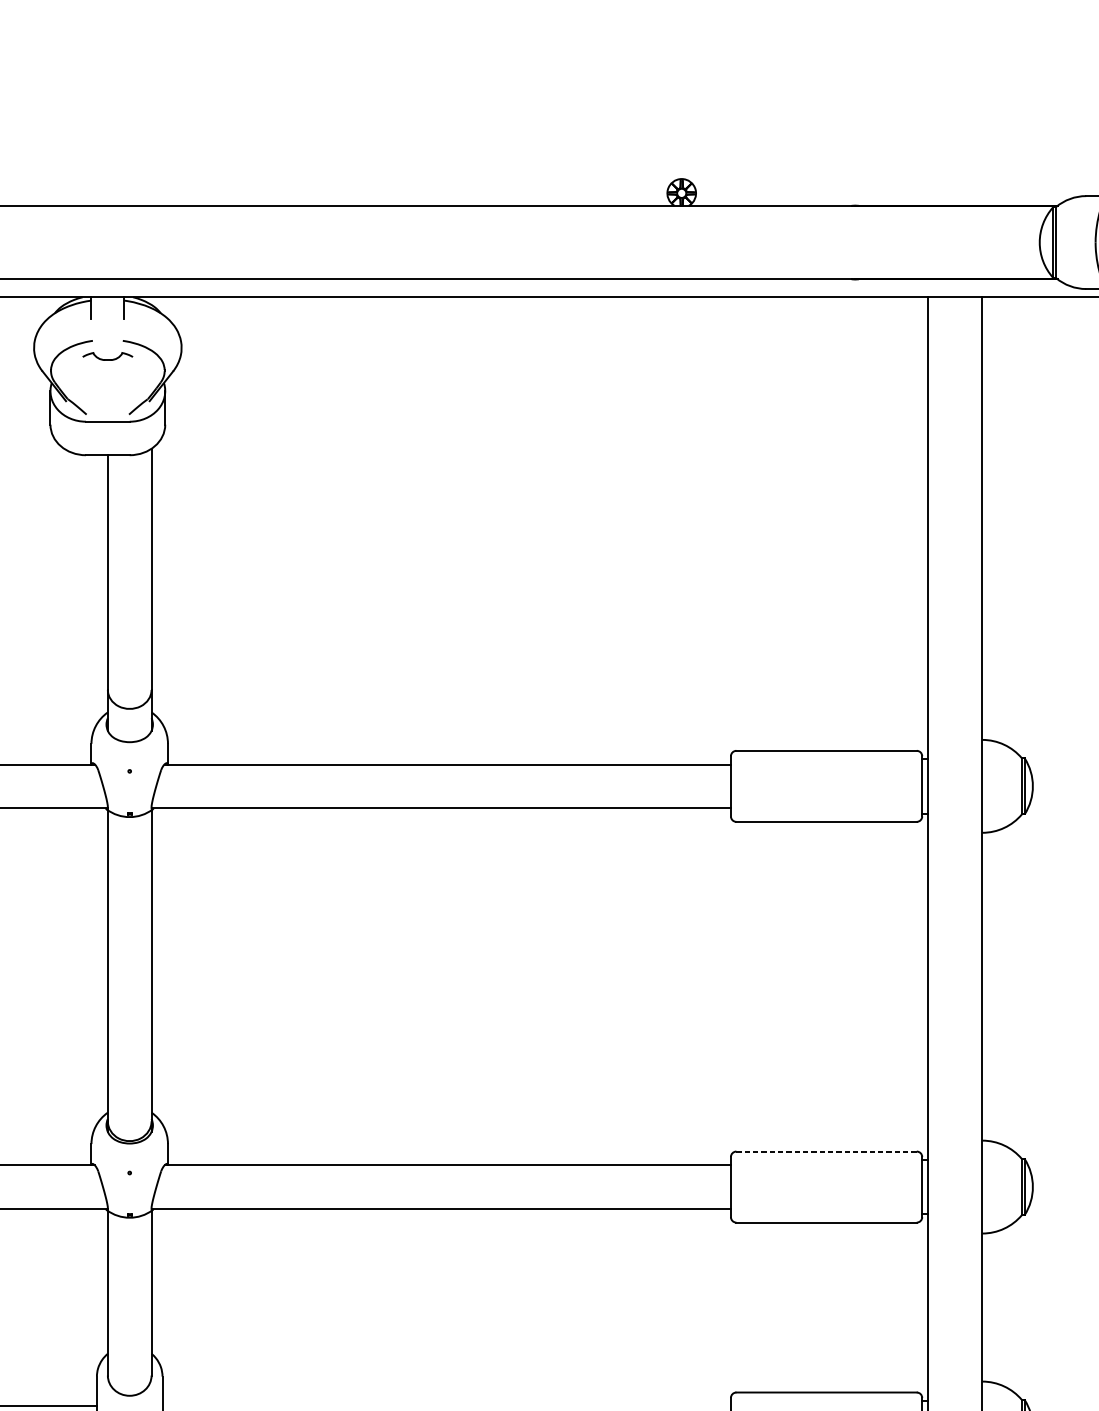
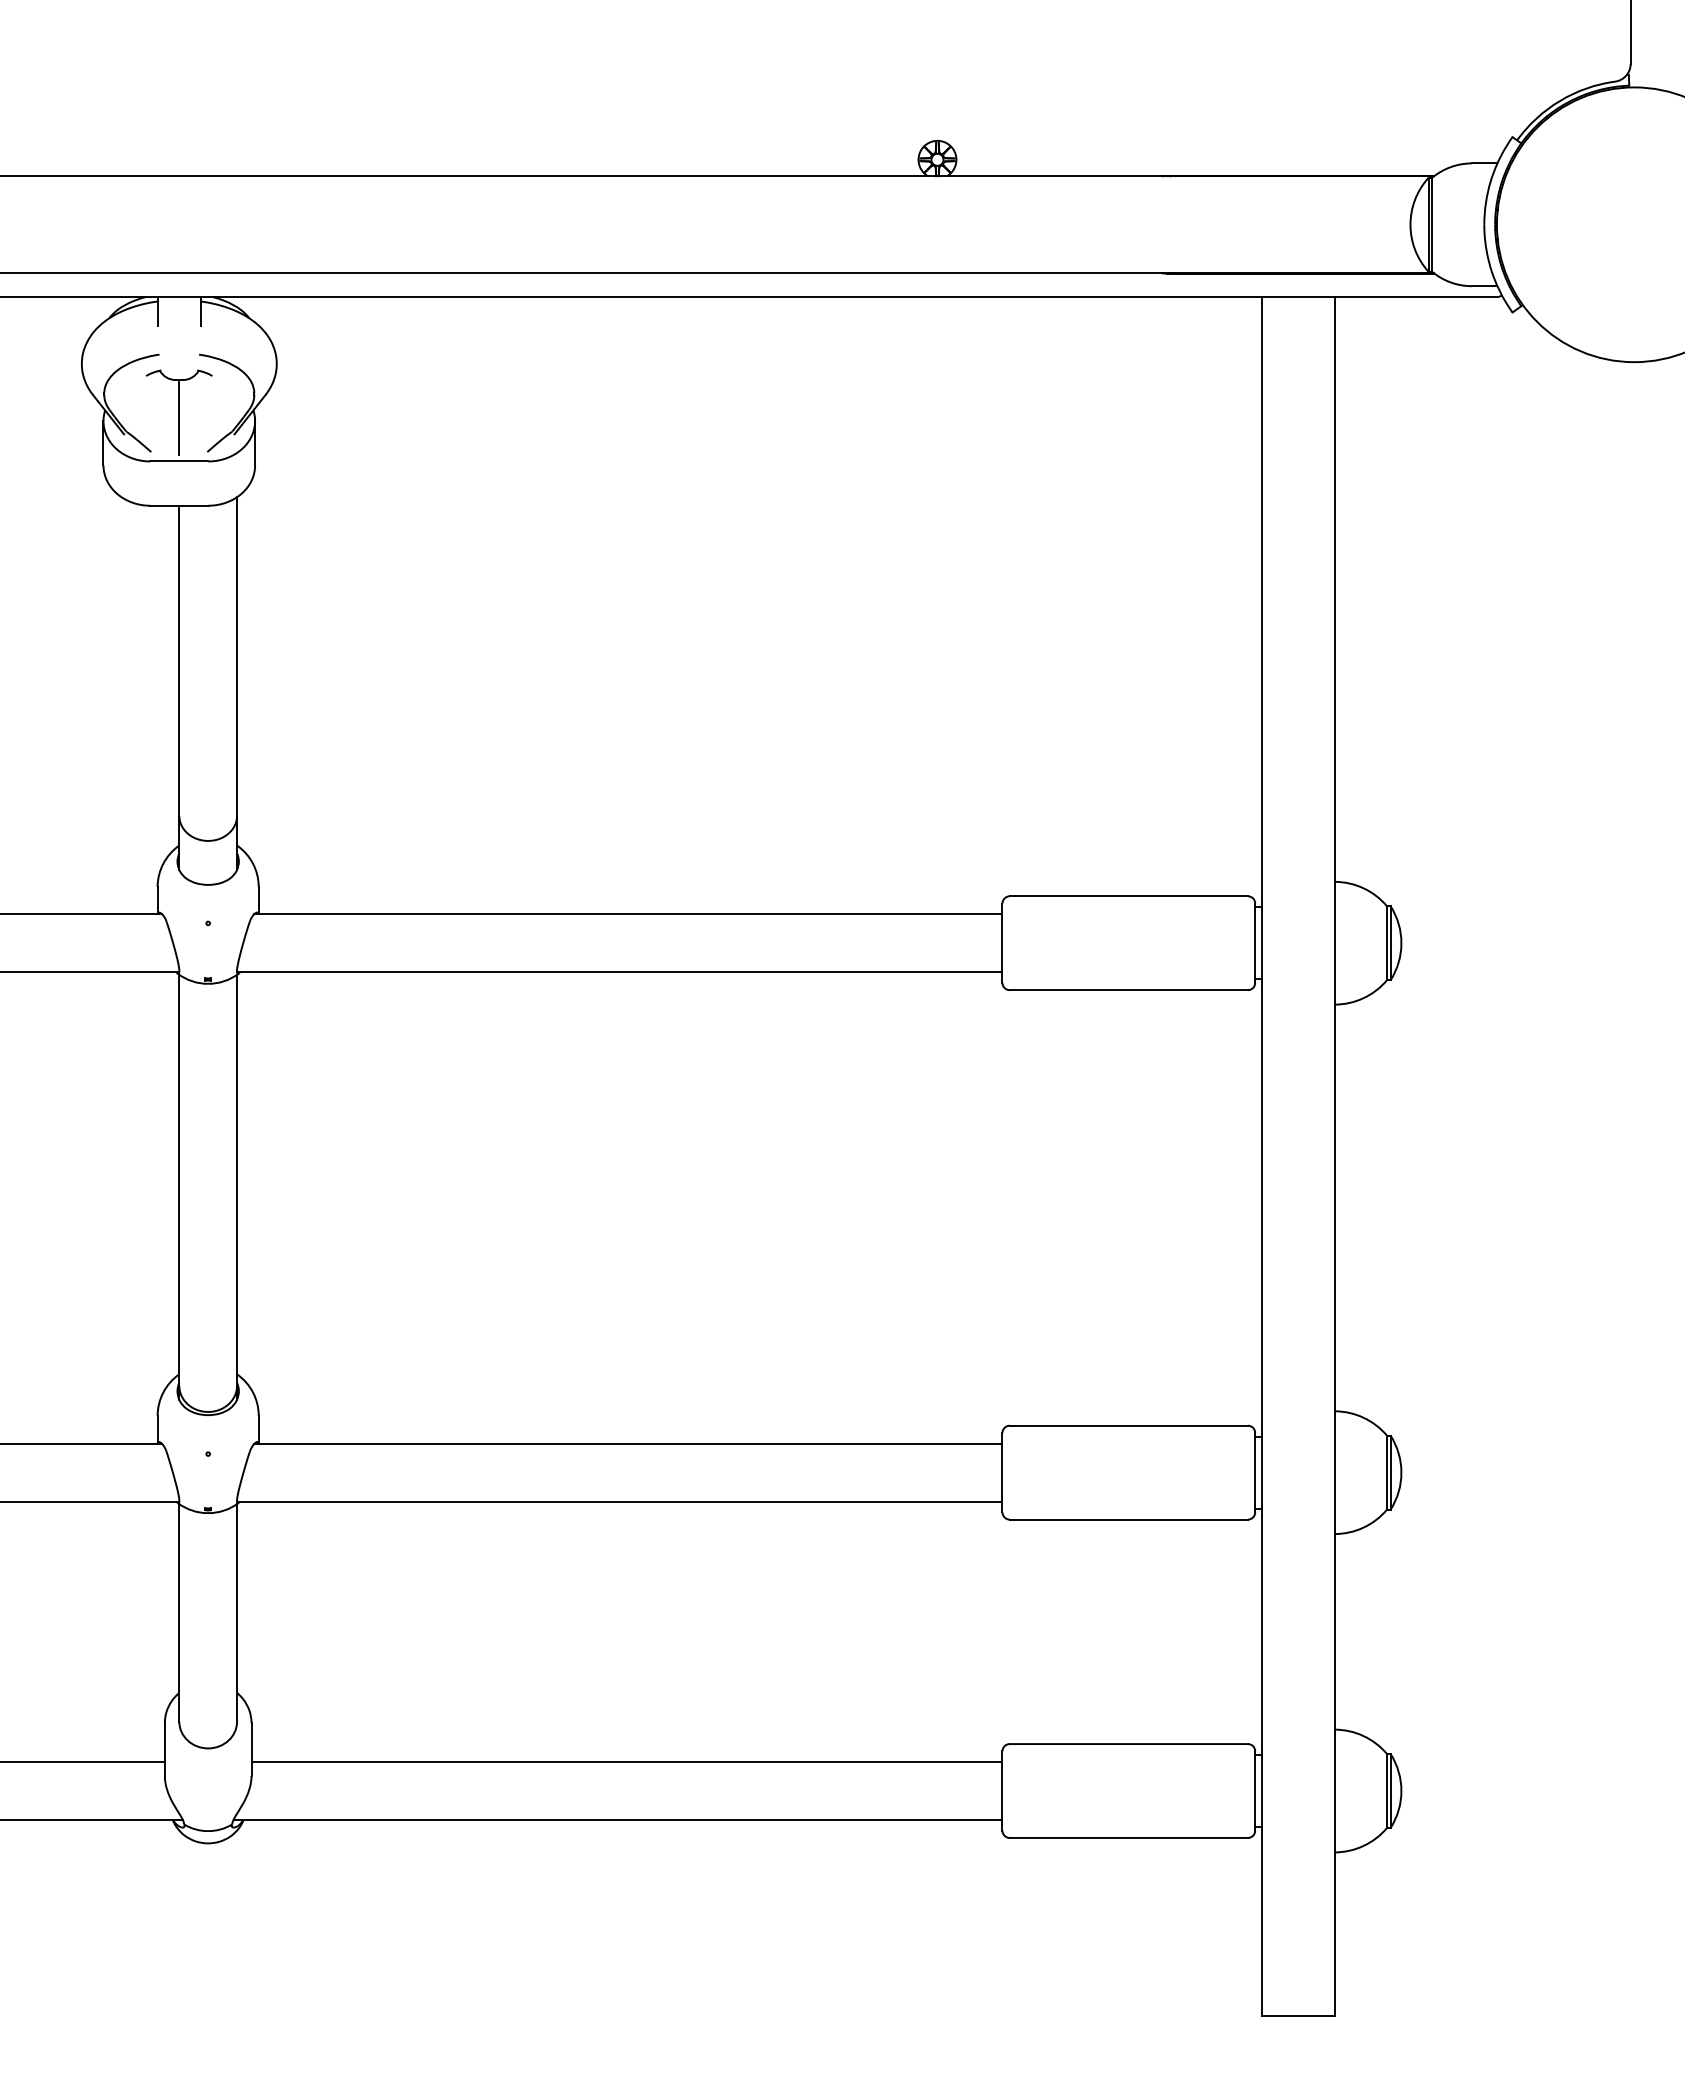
line: (108, 388) -> (179, 417), added
line: (827, 1151) -> (1129, 1425), dashed -> solid
line: (446, 1406) -> (626, 1762), added

